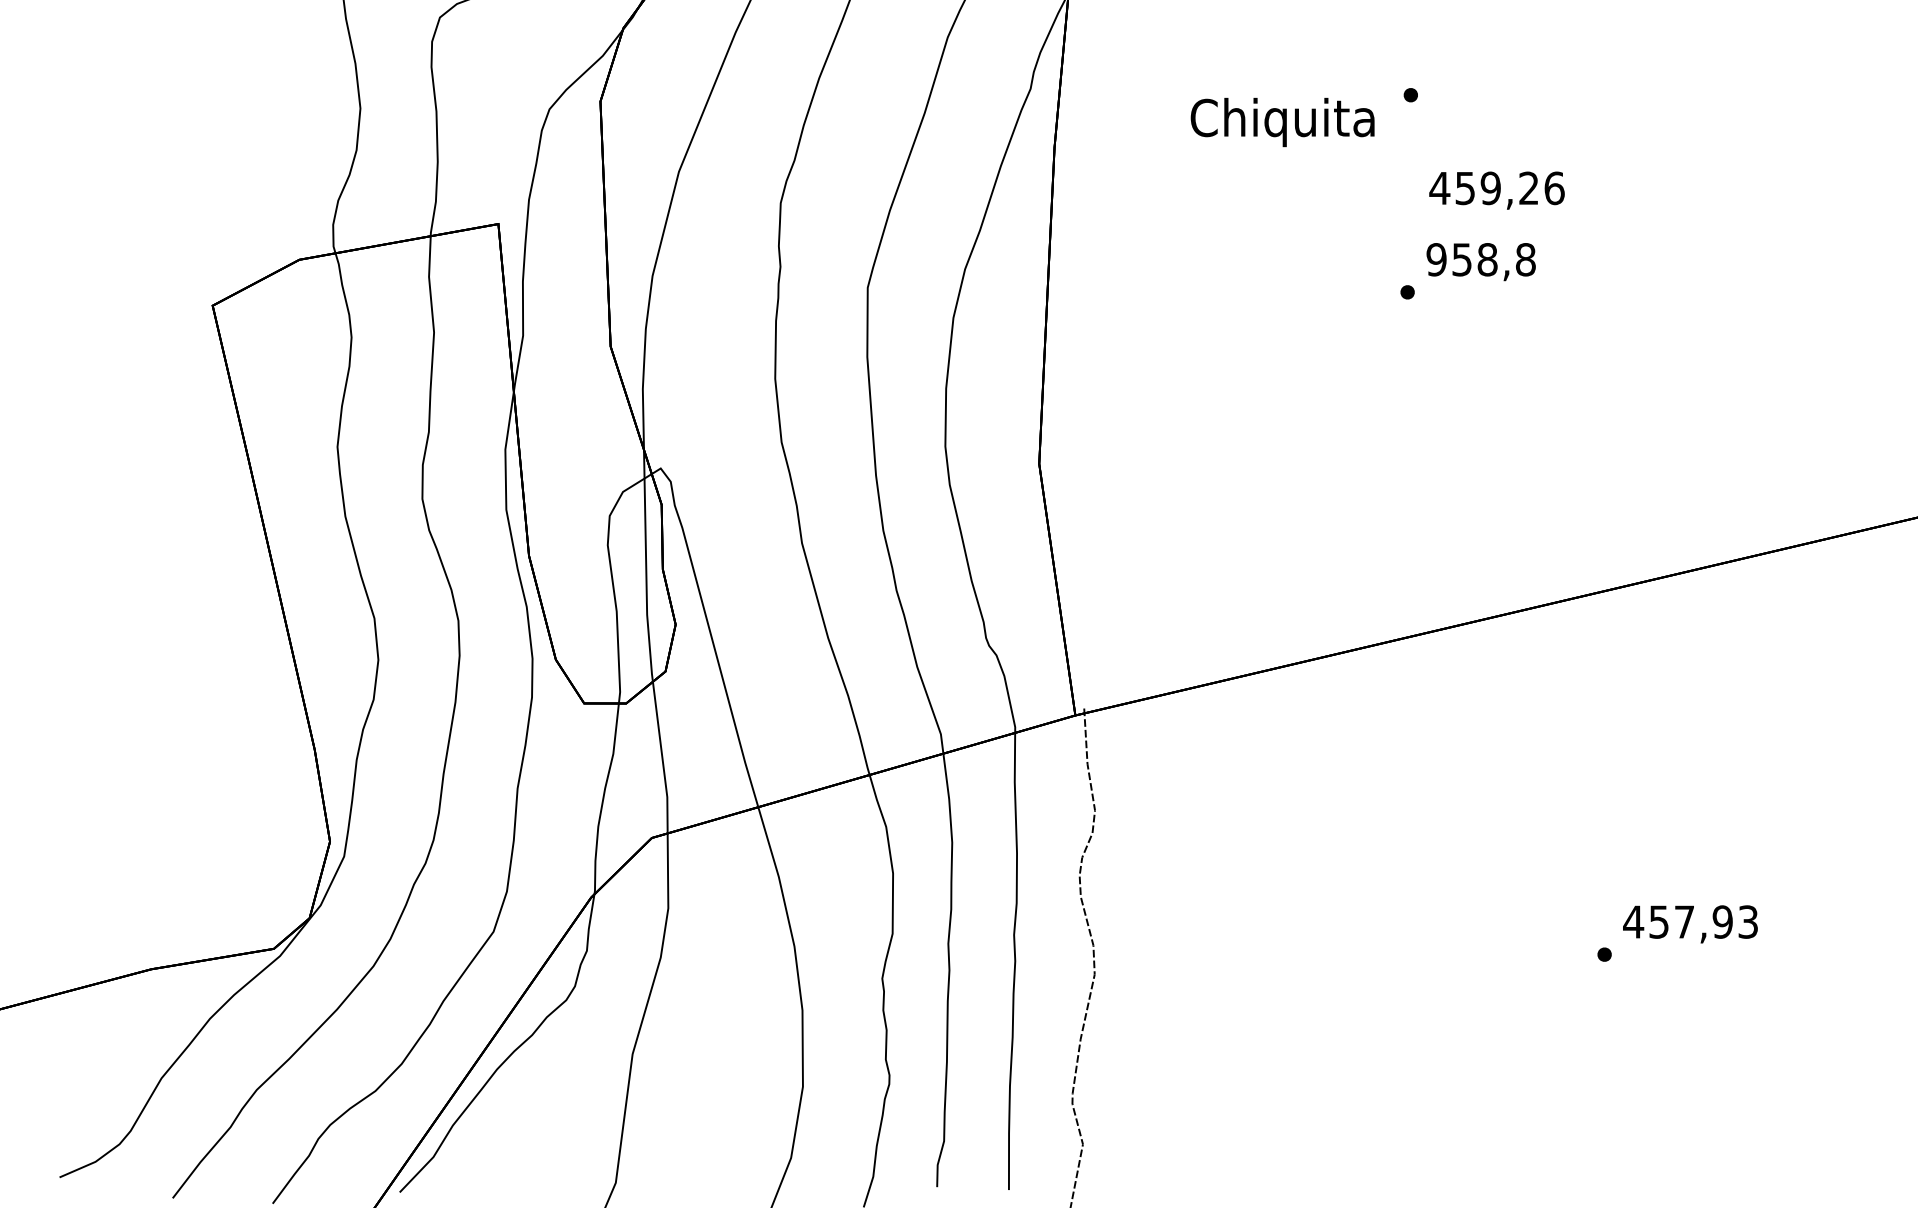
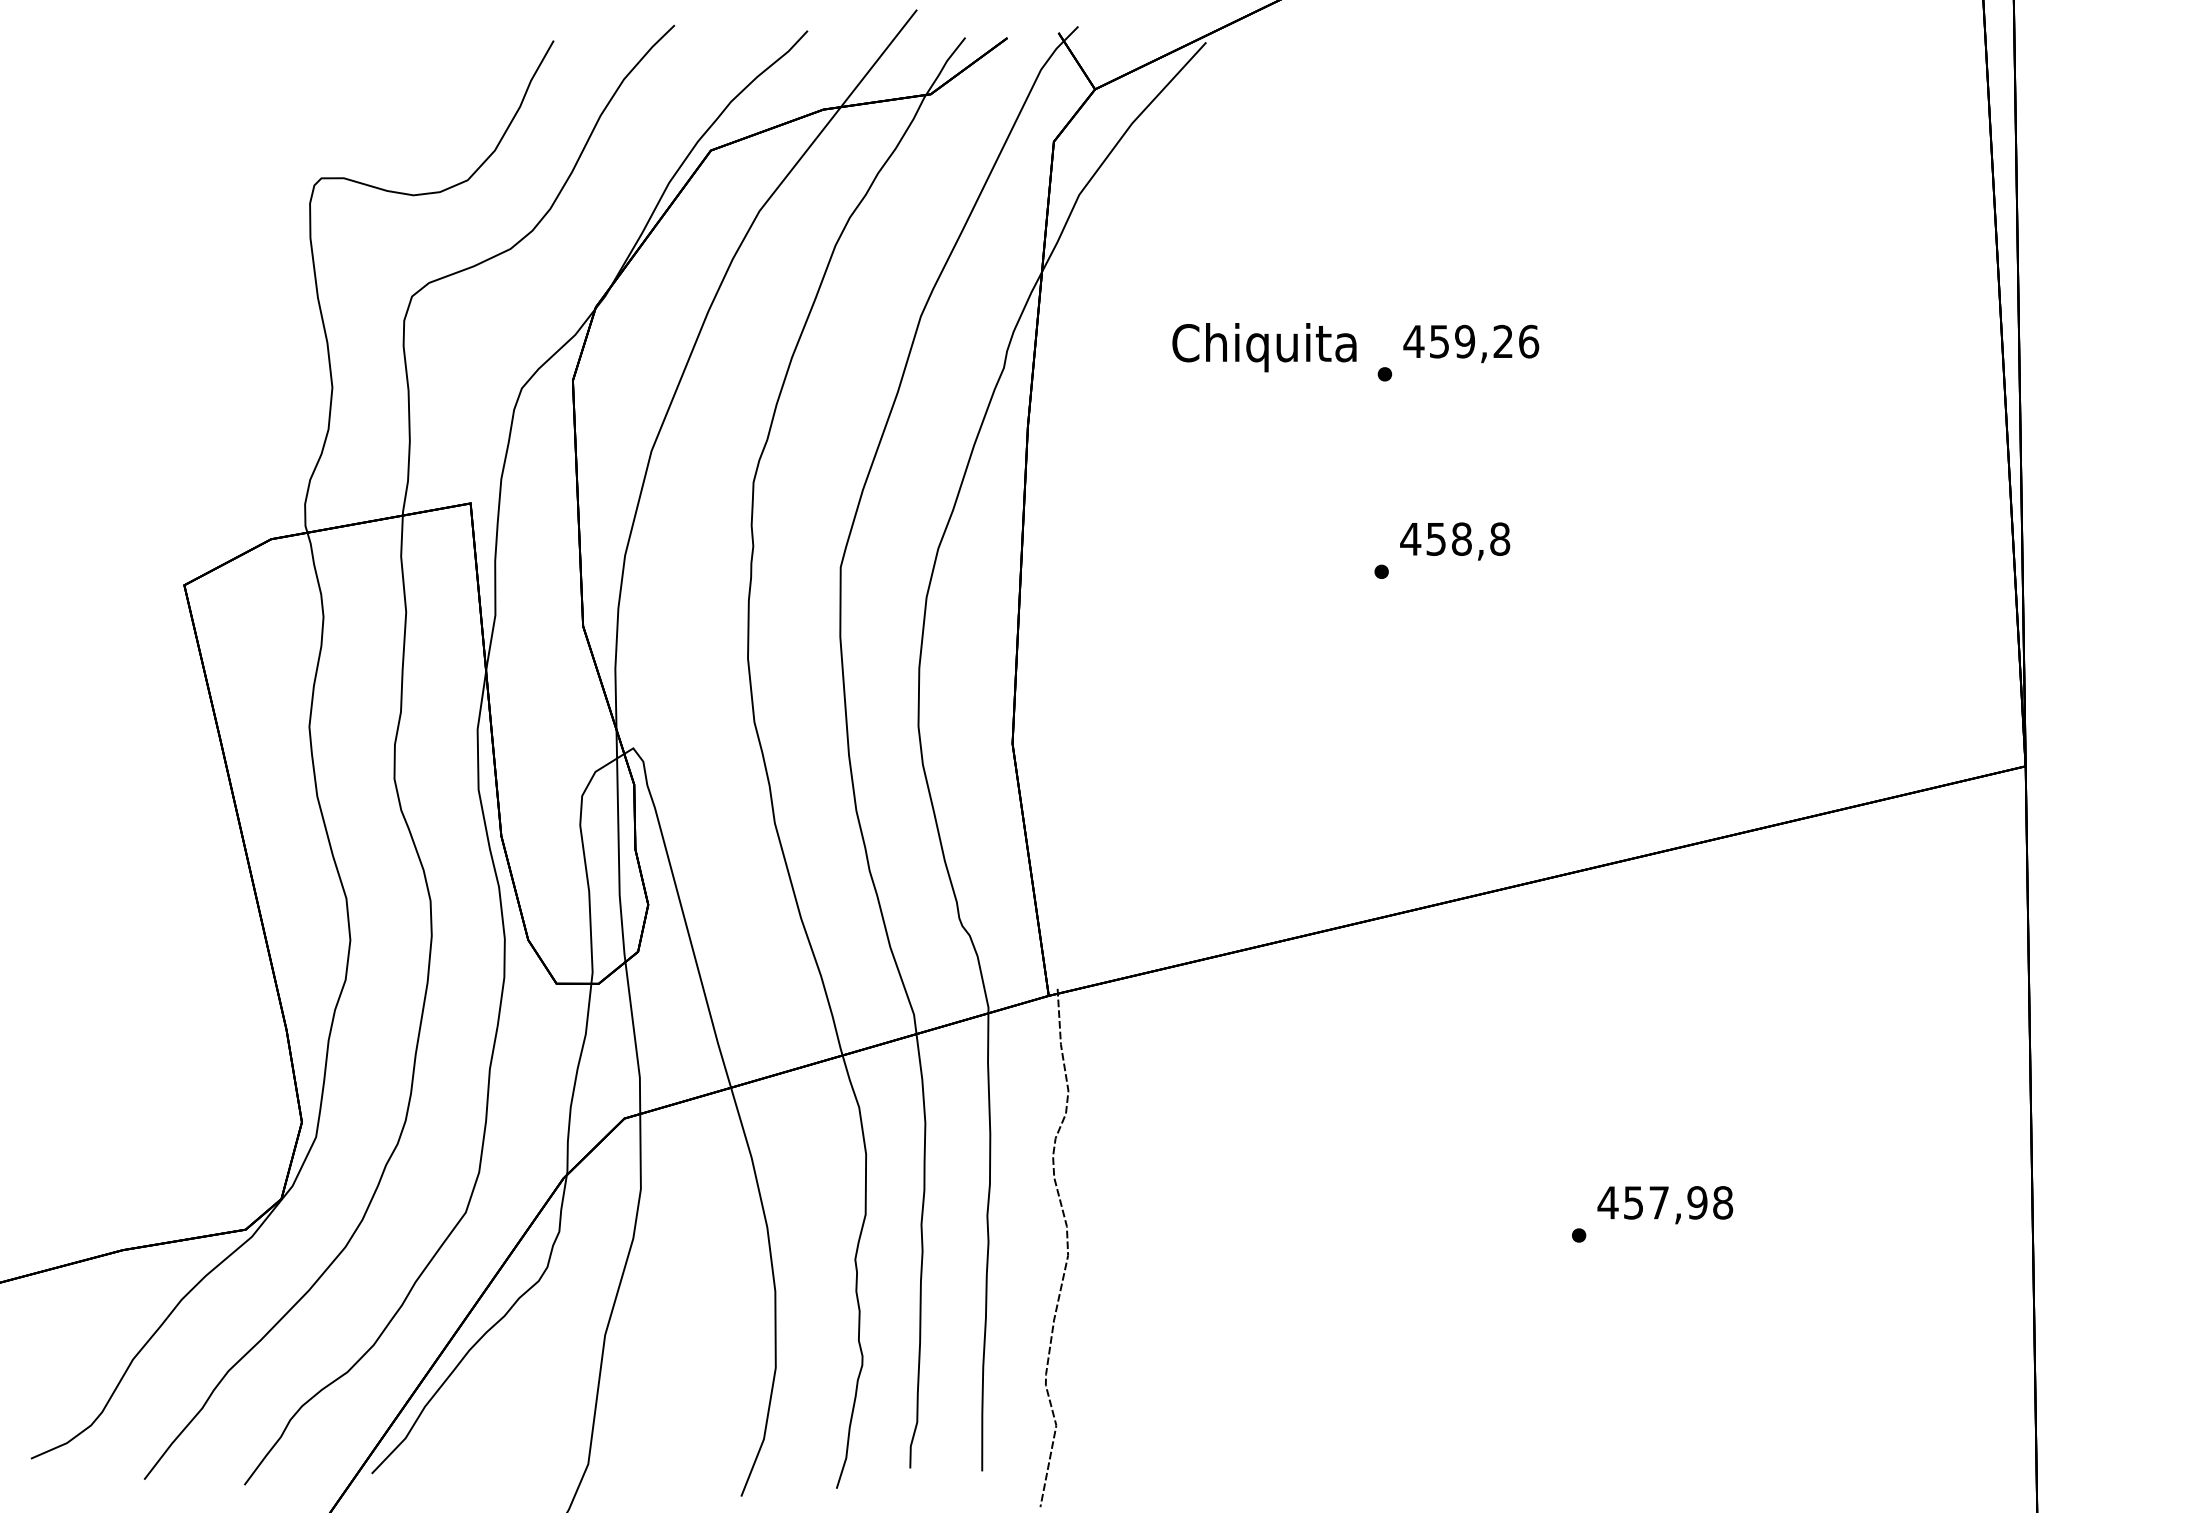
text: (1282, 122) -> (1264, 347), moved
text: (1497, 190) -> (1471, 343), moved
text: (1436, 259) -> (1410, 538), 958,8 -> 458,8
text: (1748, 921) -> (1723, 1202), 457,93 -> 457,98

